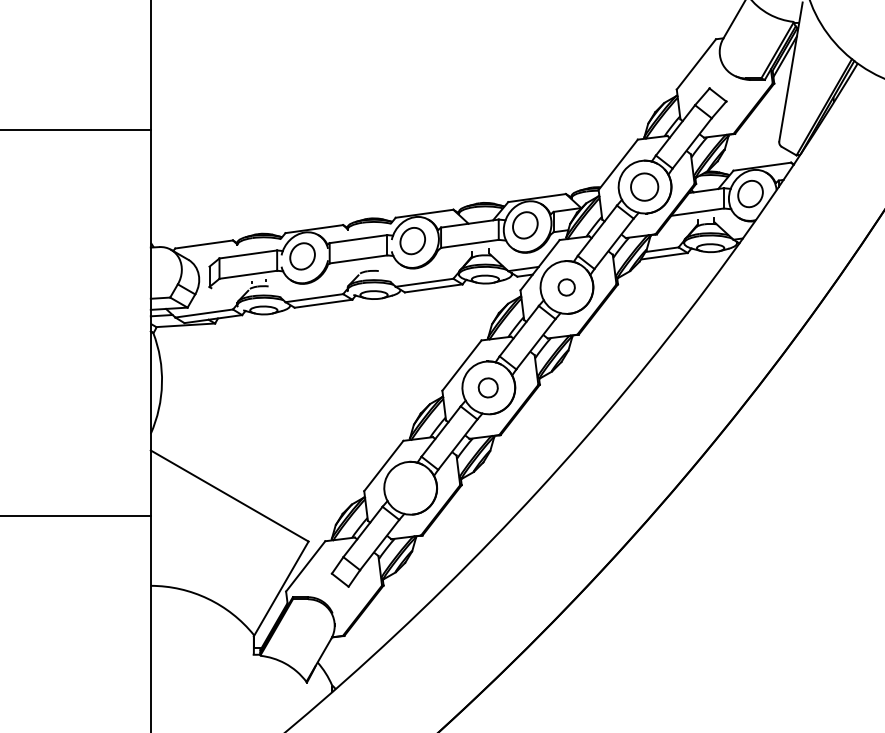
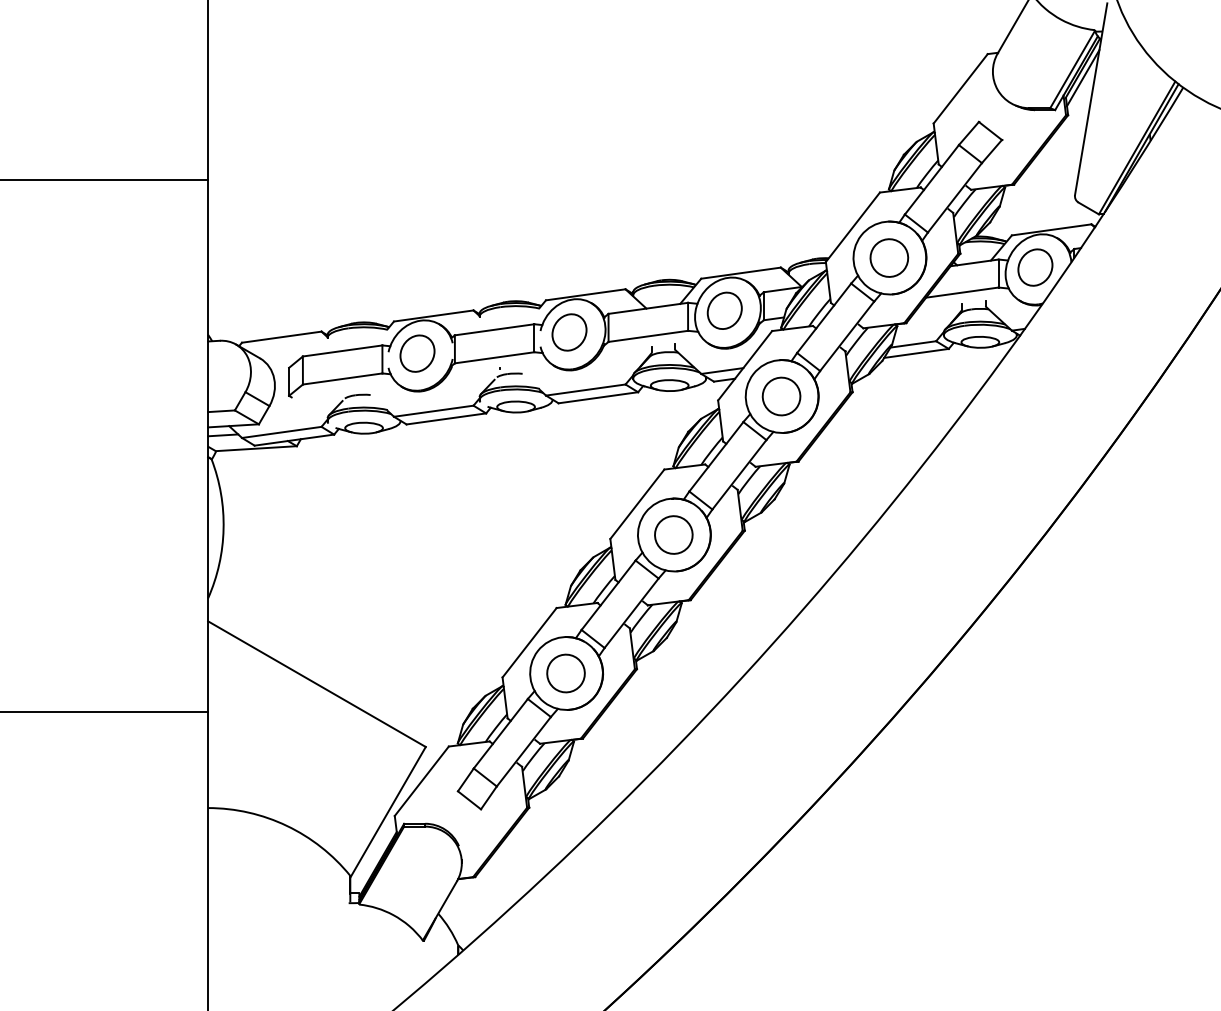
part: (566, 287) -> (781, 396), size x1.67
part: (487, 387) -> (672, 534), size x1.43
part: (409, 487) -> (564, 672), added

